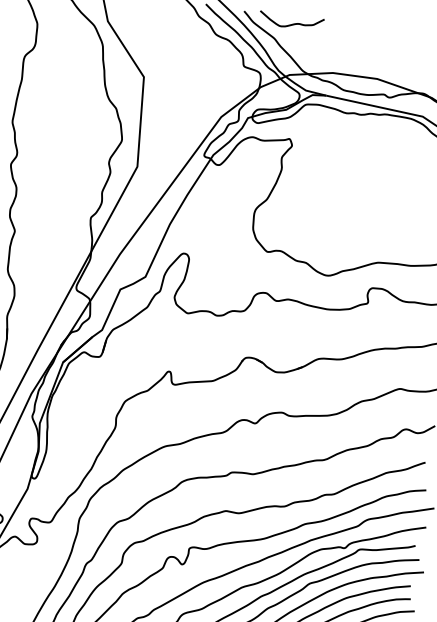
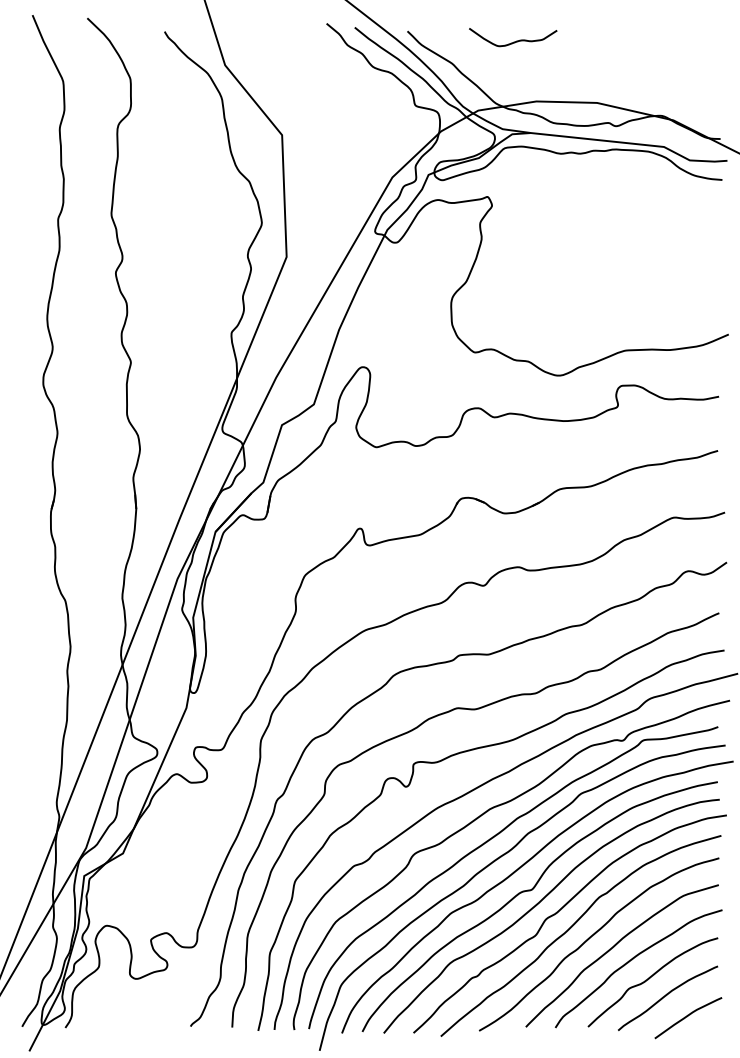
curve: (291, 23) -> (513, 41), moved

